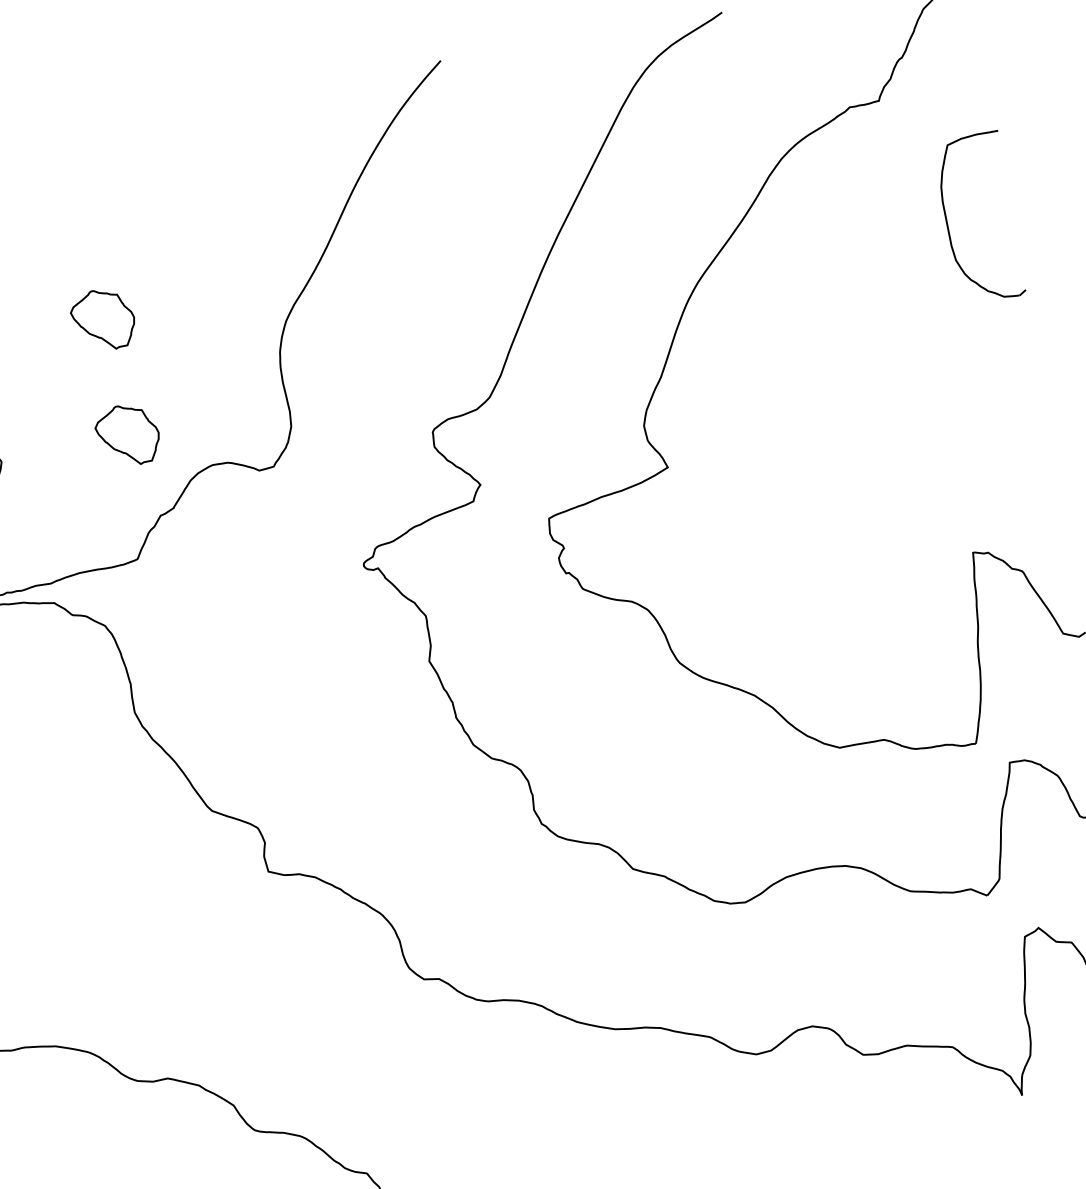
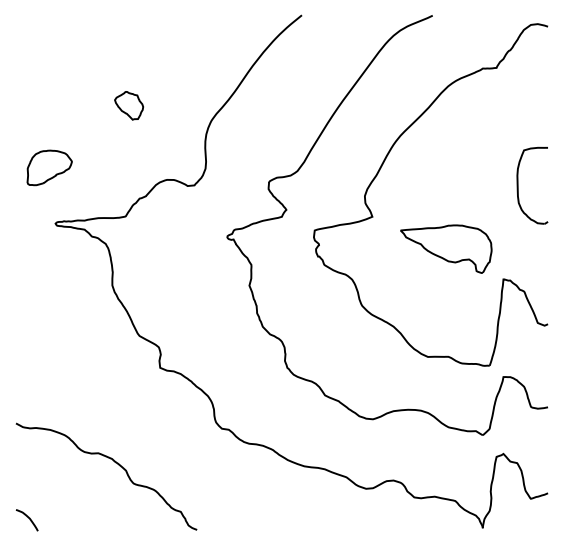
part: (948, 222) -> (518, 185), moved
part: (126, 434) -> (130, 159), removed
part: (839, 507) -> (446, 248), added

